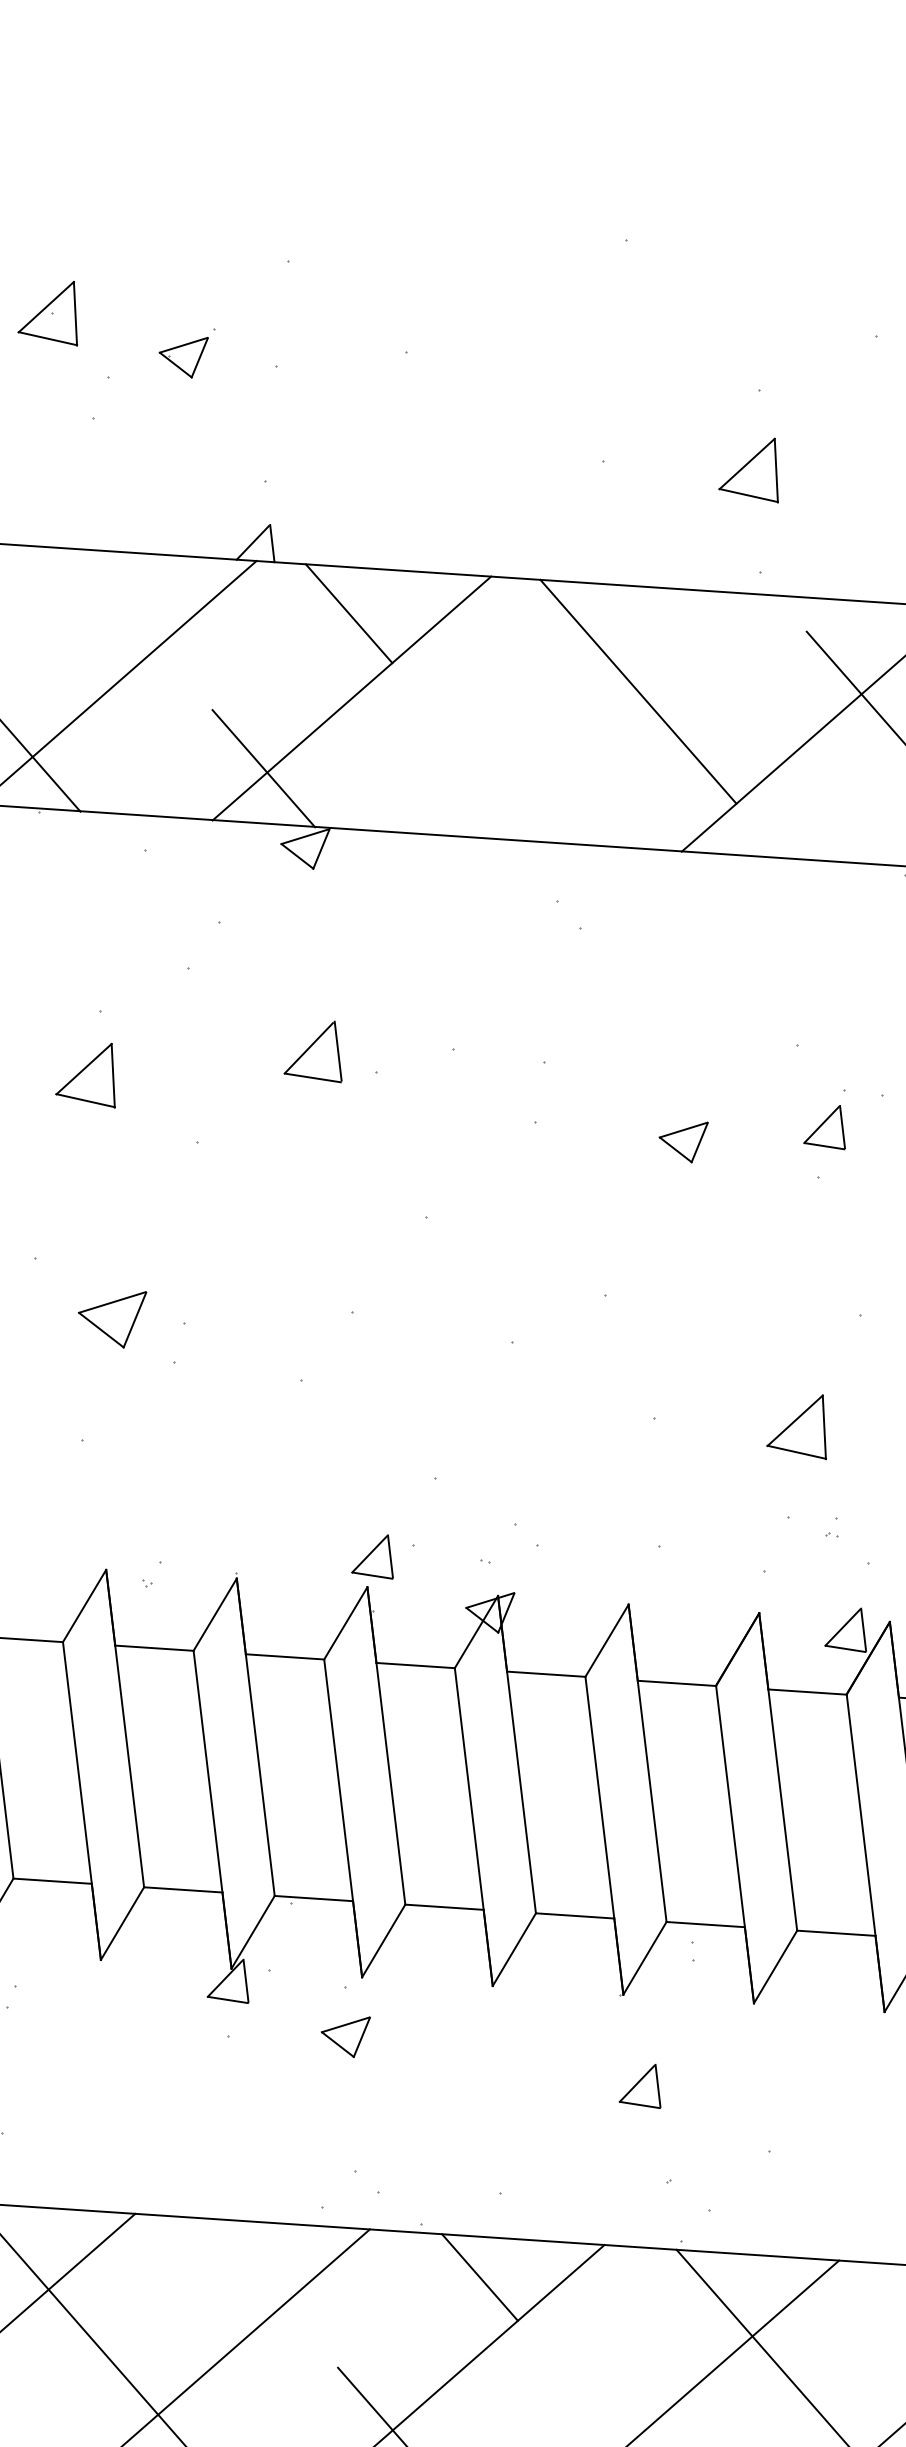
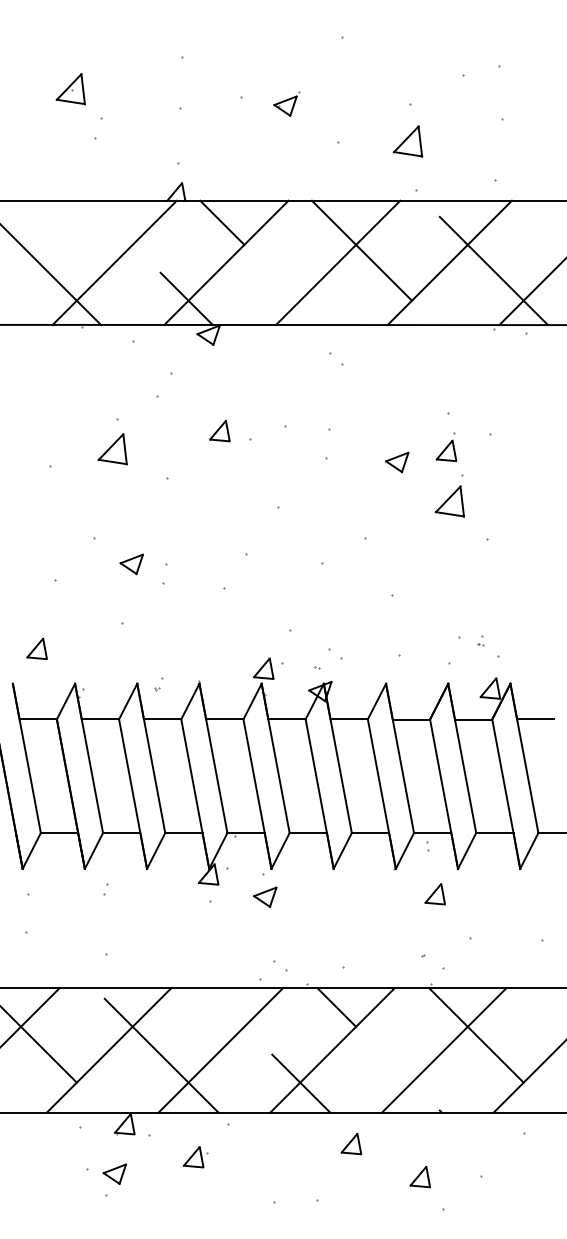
part: (185, 351) -> (286, 103), moved
line: (585, 713) -> (337, 262), added
part: (314, 1051) -> (219, 431), size x0.71
part: (826, 1119) -> (446, 447), moved
part: (110, 1318) -> (131, 564), size x0.71
part: (797, 1425) -> (449, 501), moved
part: (639, 2085) -> (434, 894), moved

